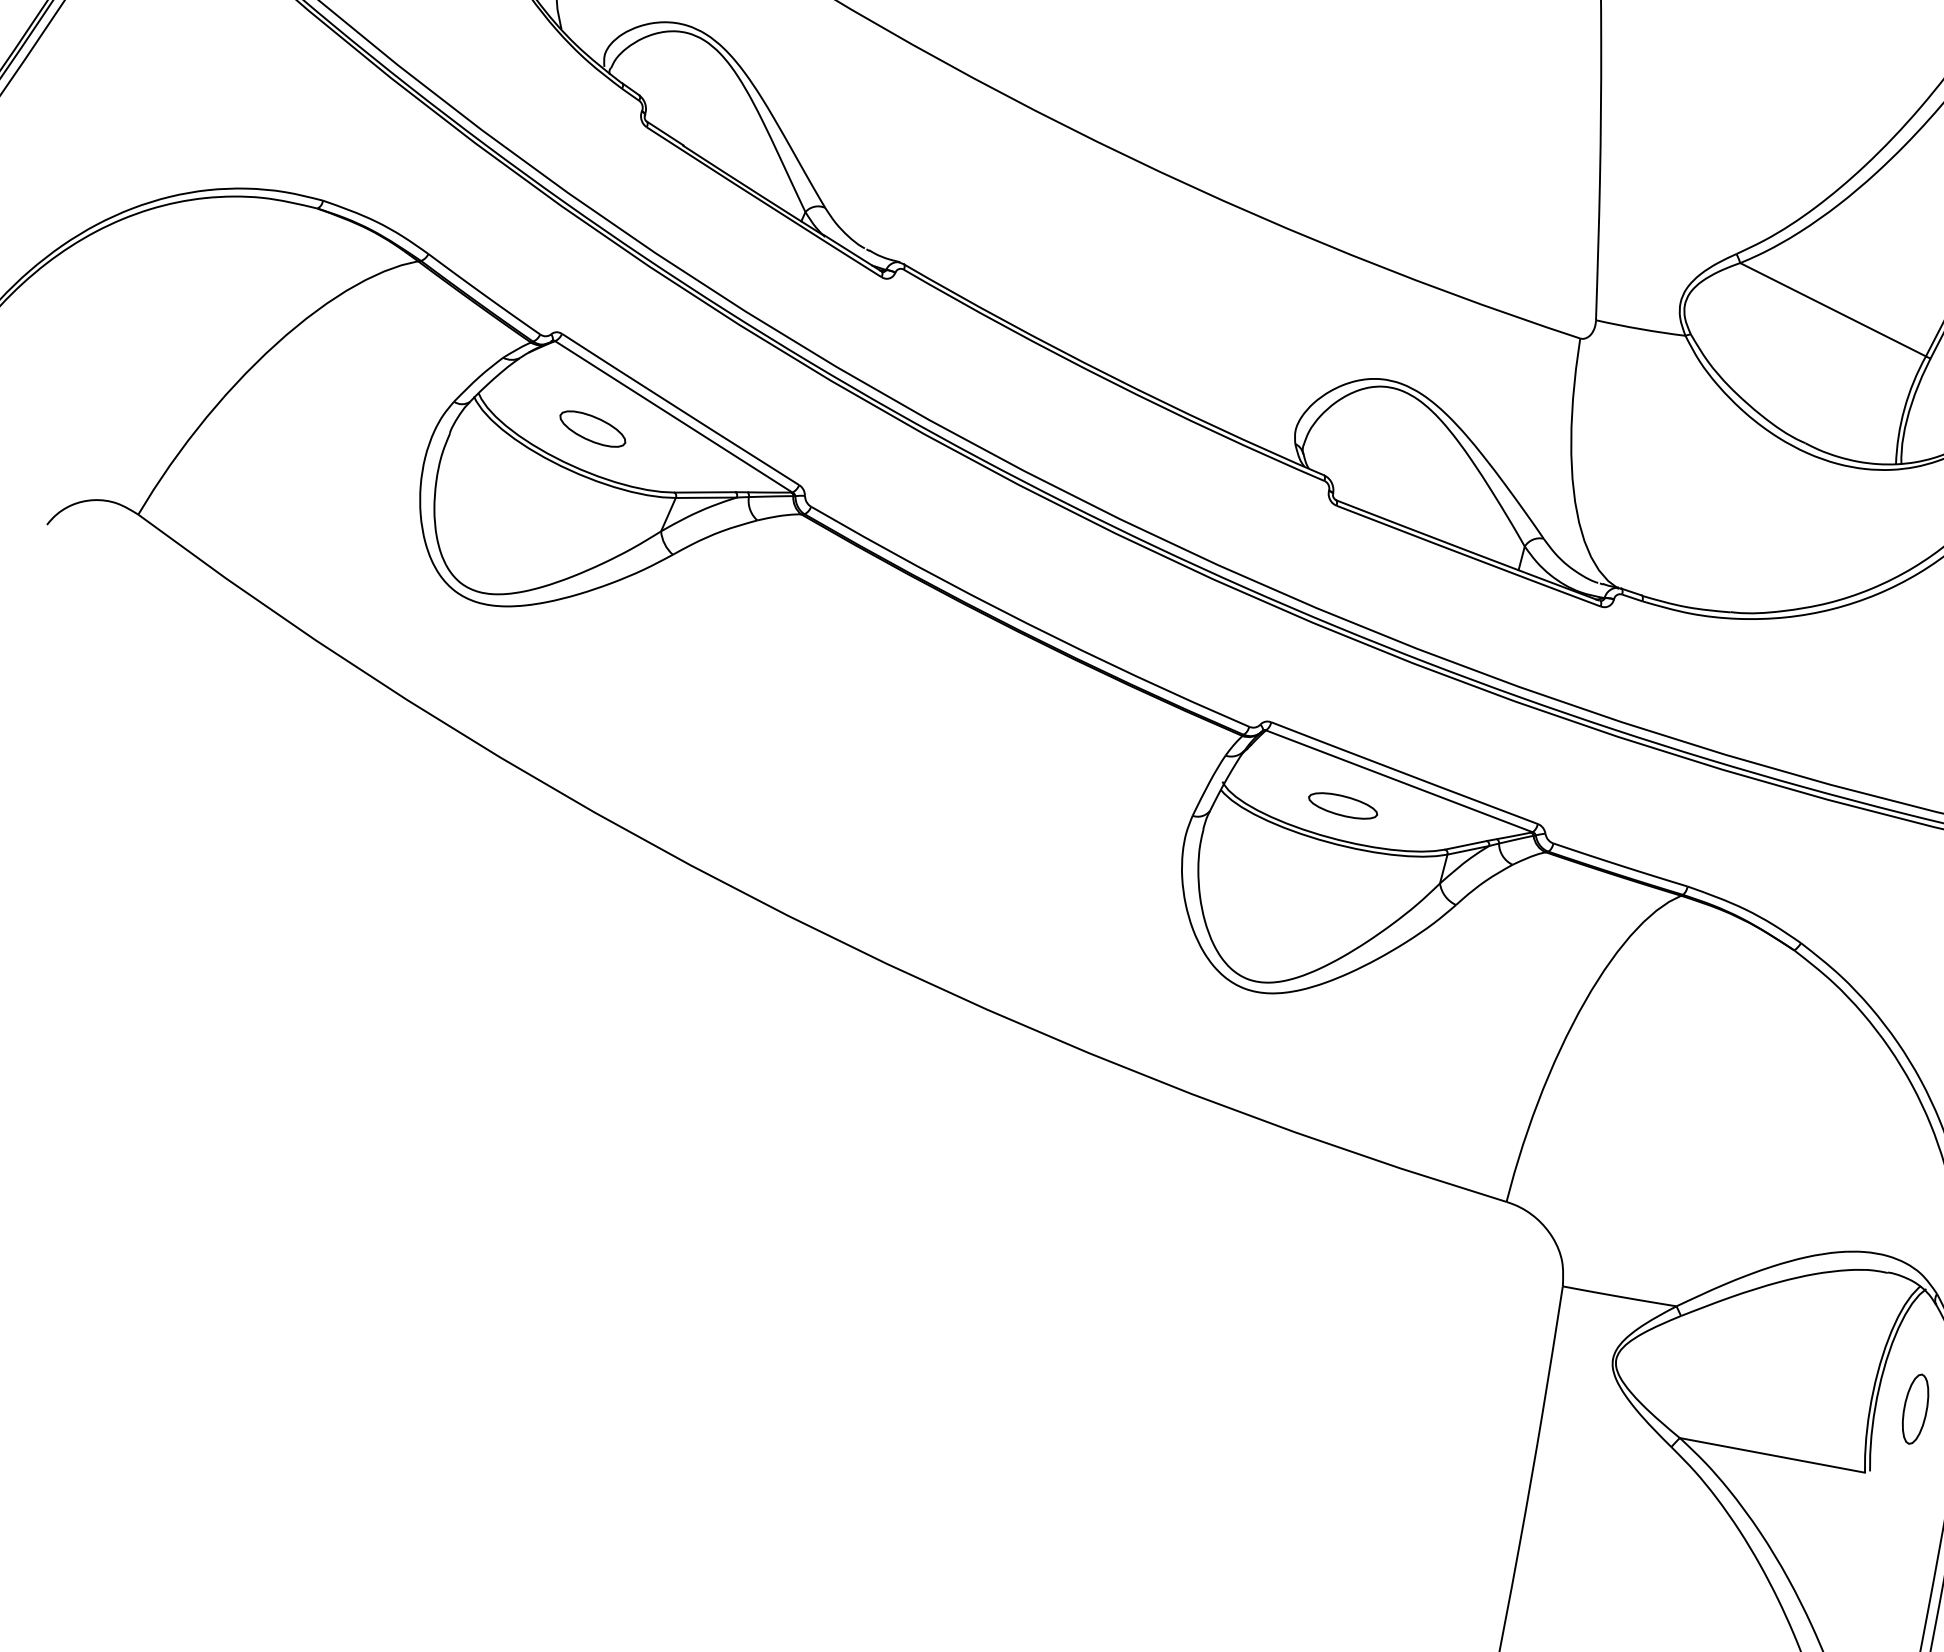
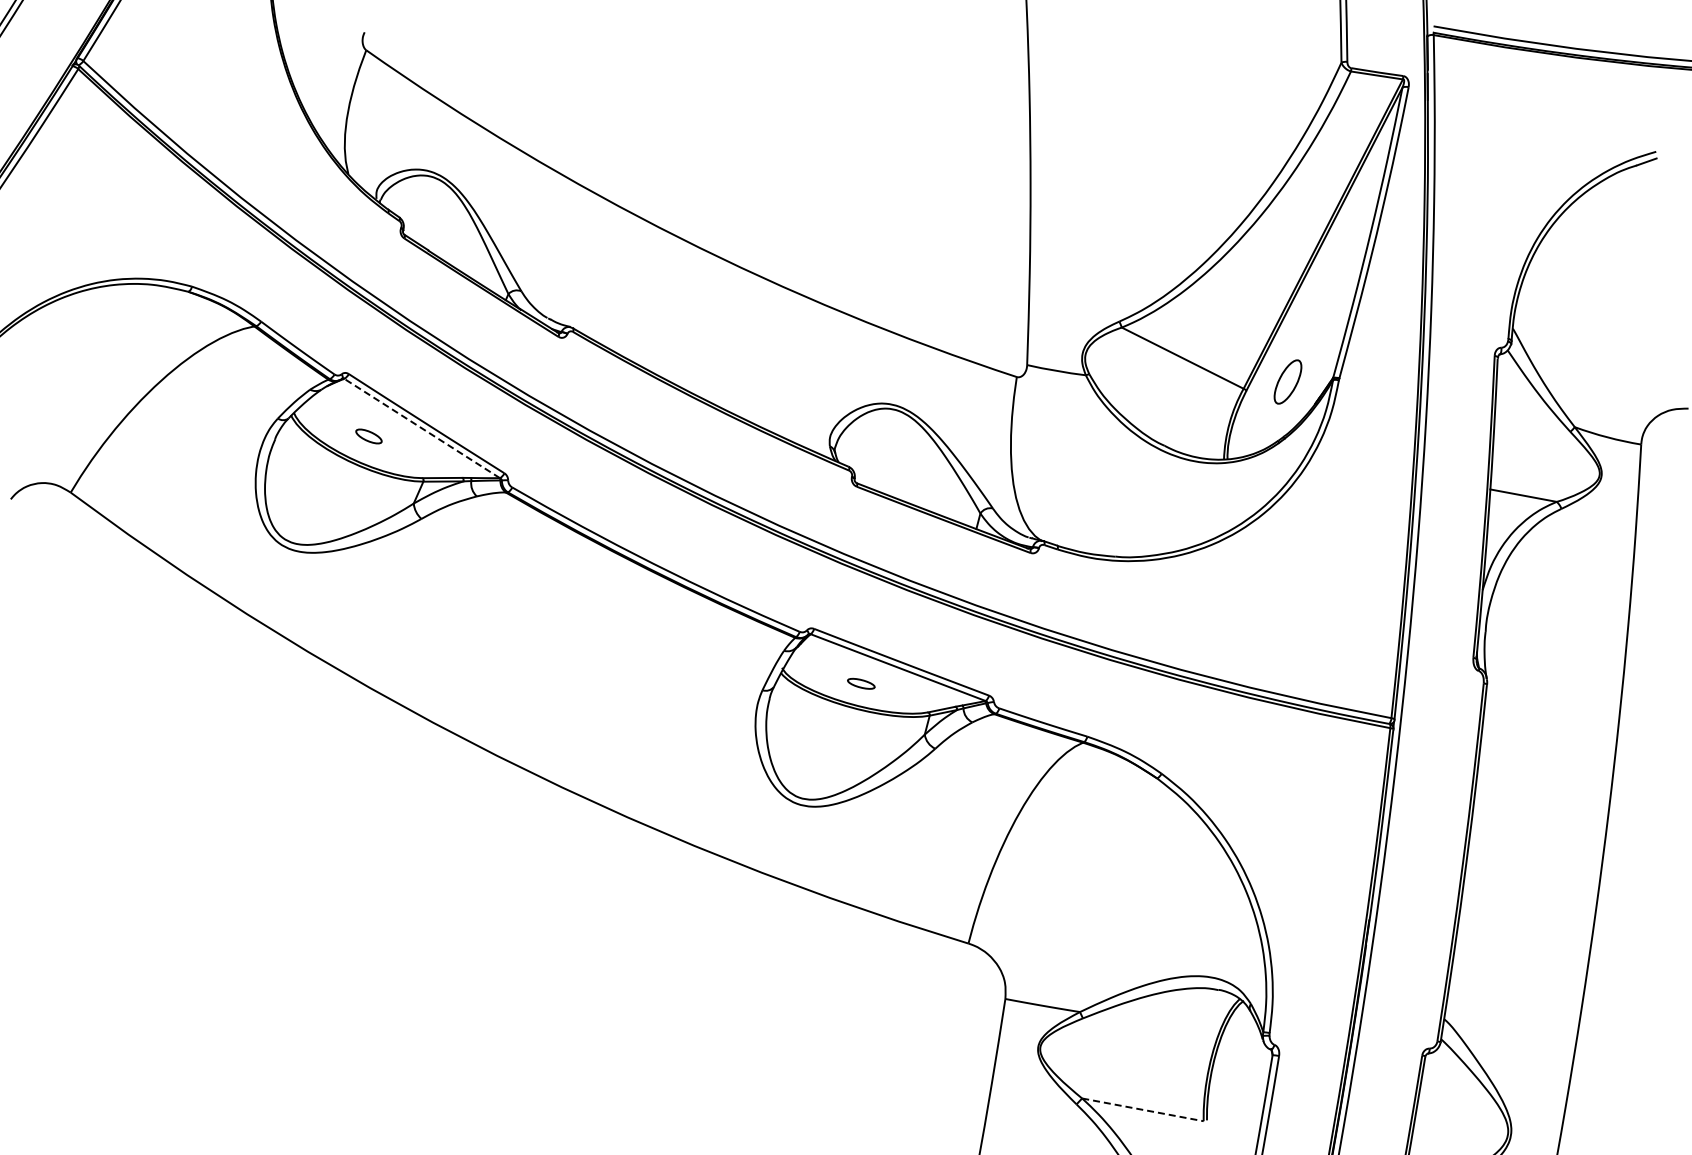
line: (672, 416) -> (421, 428), solid -> dashed
part: (592, 429) -> (368, 436), size x0.6
part: (1343, 805) -> (861, 683), size x0.6
part: (1915, 1409) -> (1236, 1079), removed
line: (1771, 1454) -> (1142, 1109), solid -> dashed

